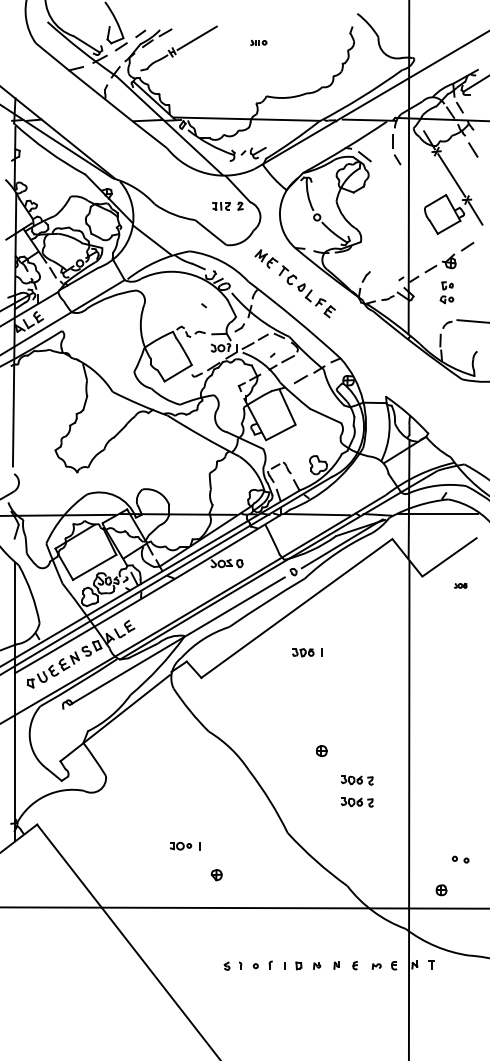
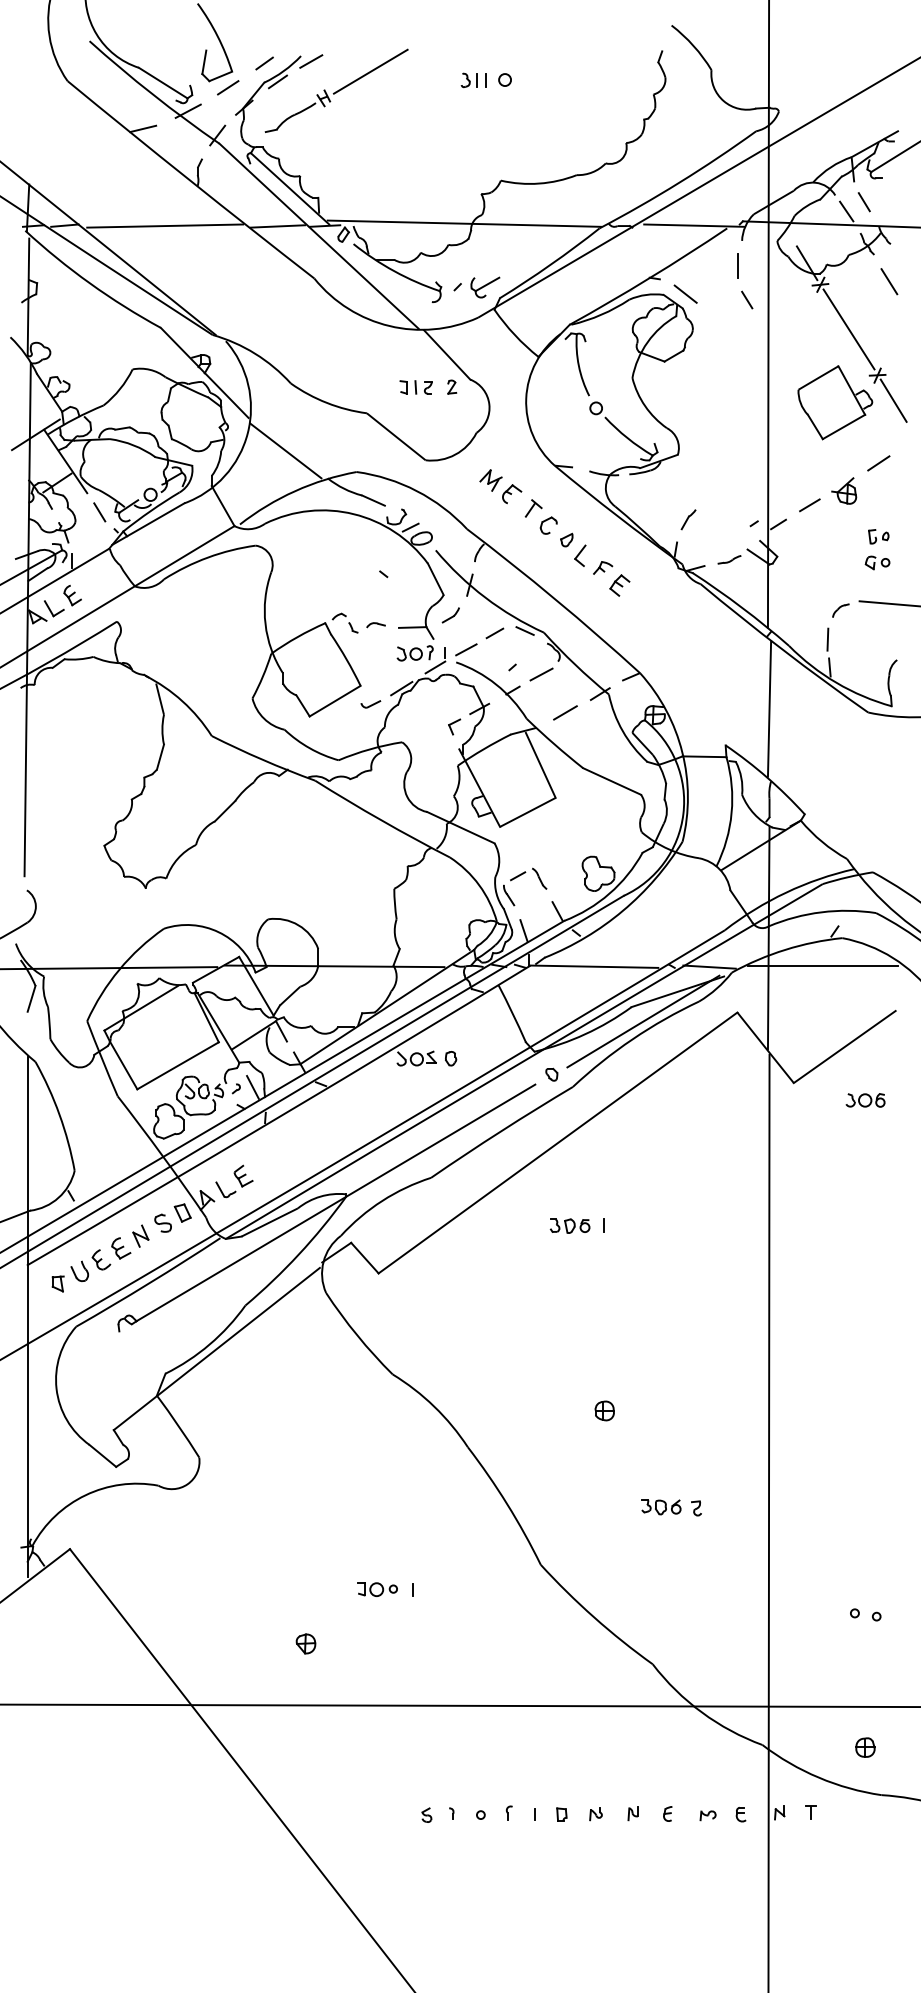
part: (258, 42) -> (485, 79), size x1.67
line: (87, 120) -> (164, 226), added
part: (446, 292) -> (876, 549), moved
line: (409, 377) -> (769, 709), added
part: (460, 585) -> (865, 1099), size x1.67
part: (356, 780) -> (669, 1466), removed
part: (185, 845) -> (386, 1588), moved
part: (216, 875) -> (305, 1644), moved
part: (441, 890) -> (865, 1748), moved

